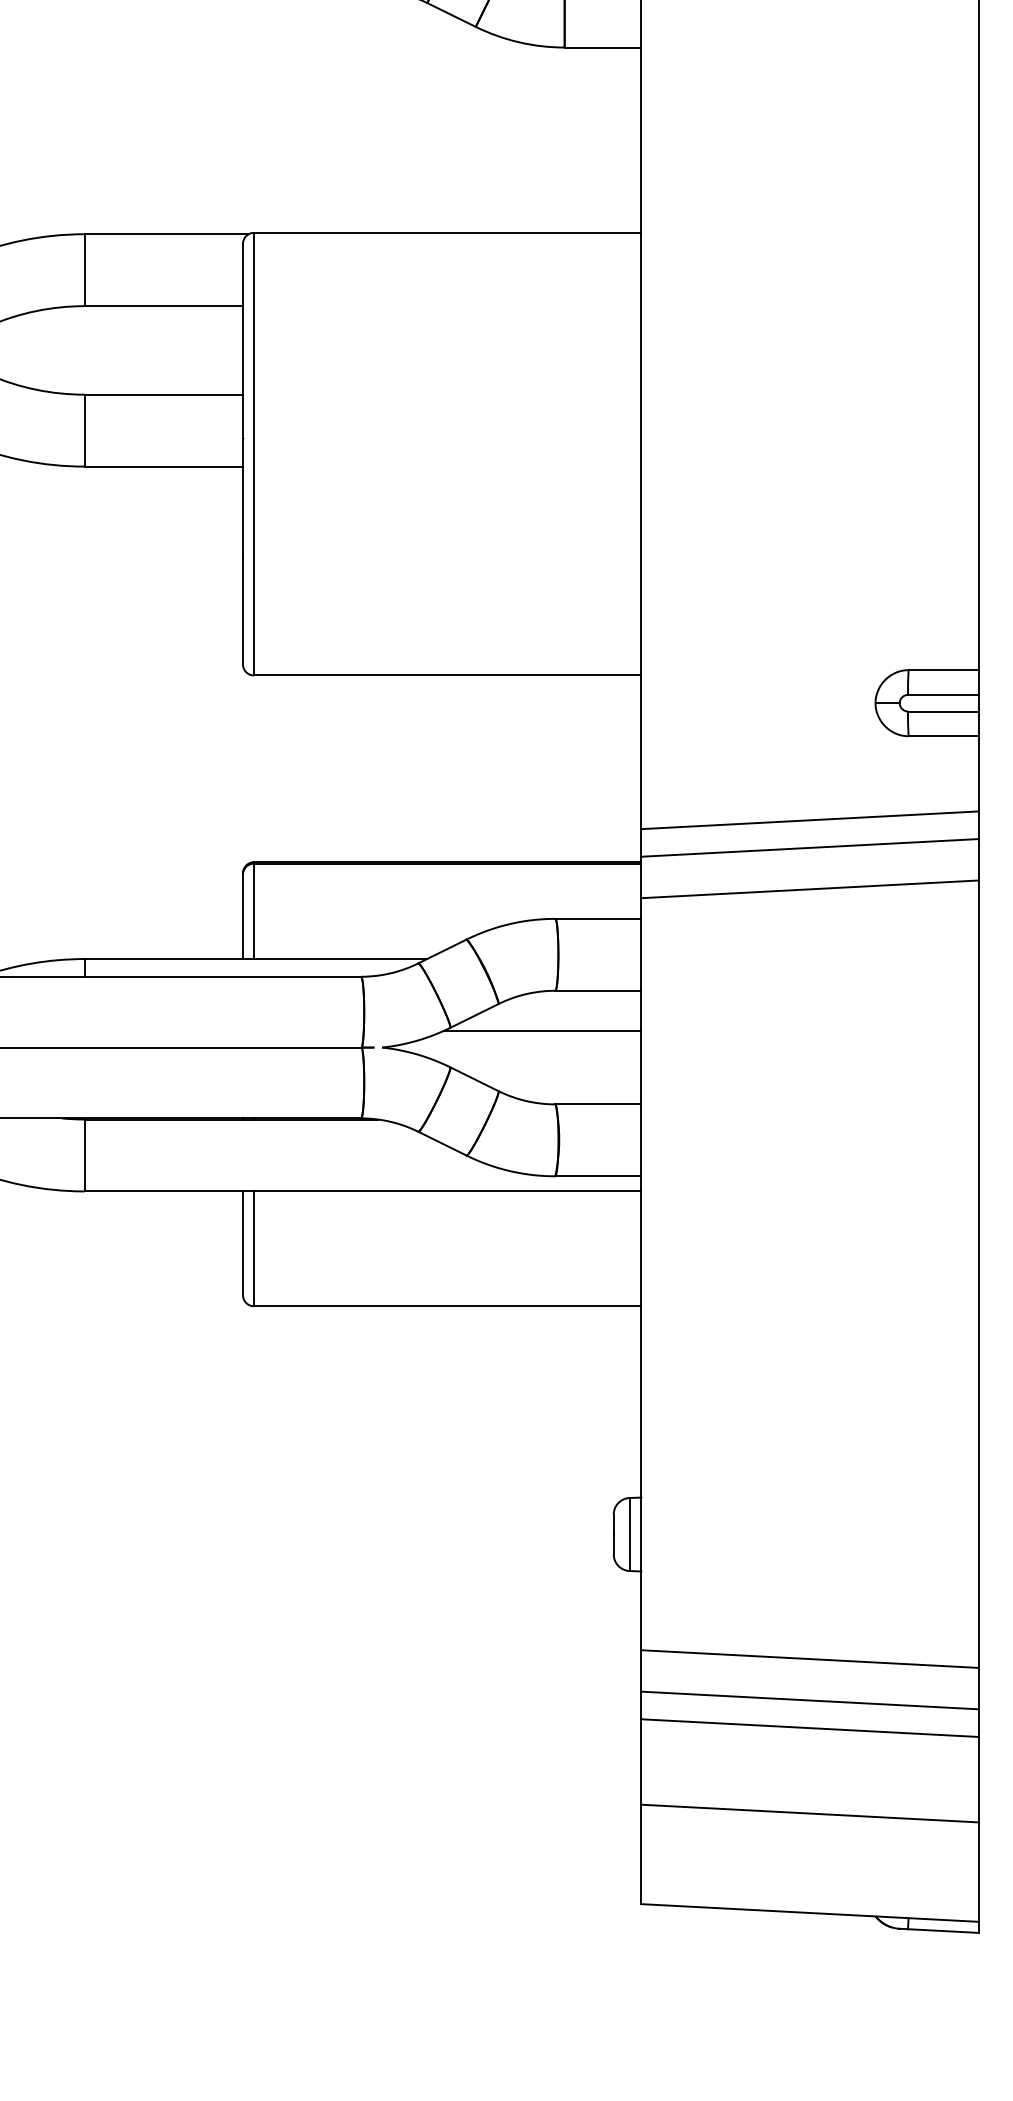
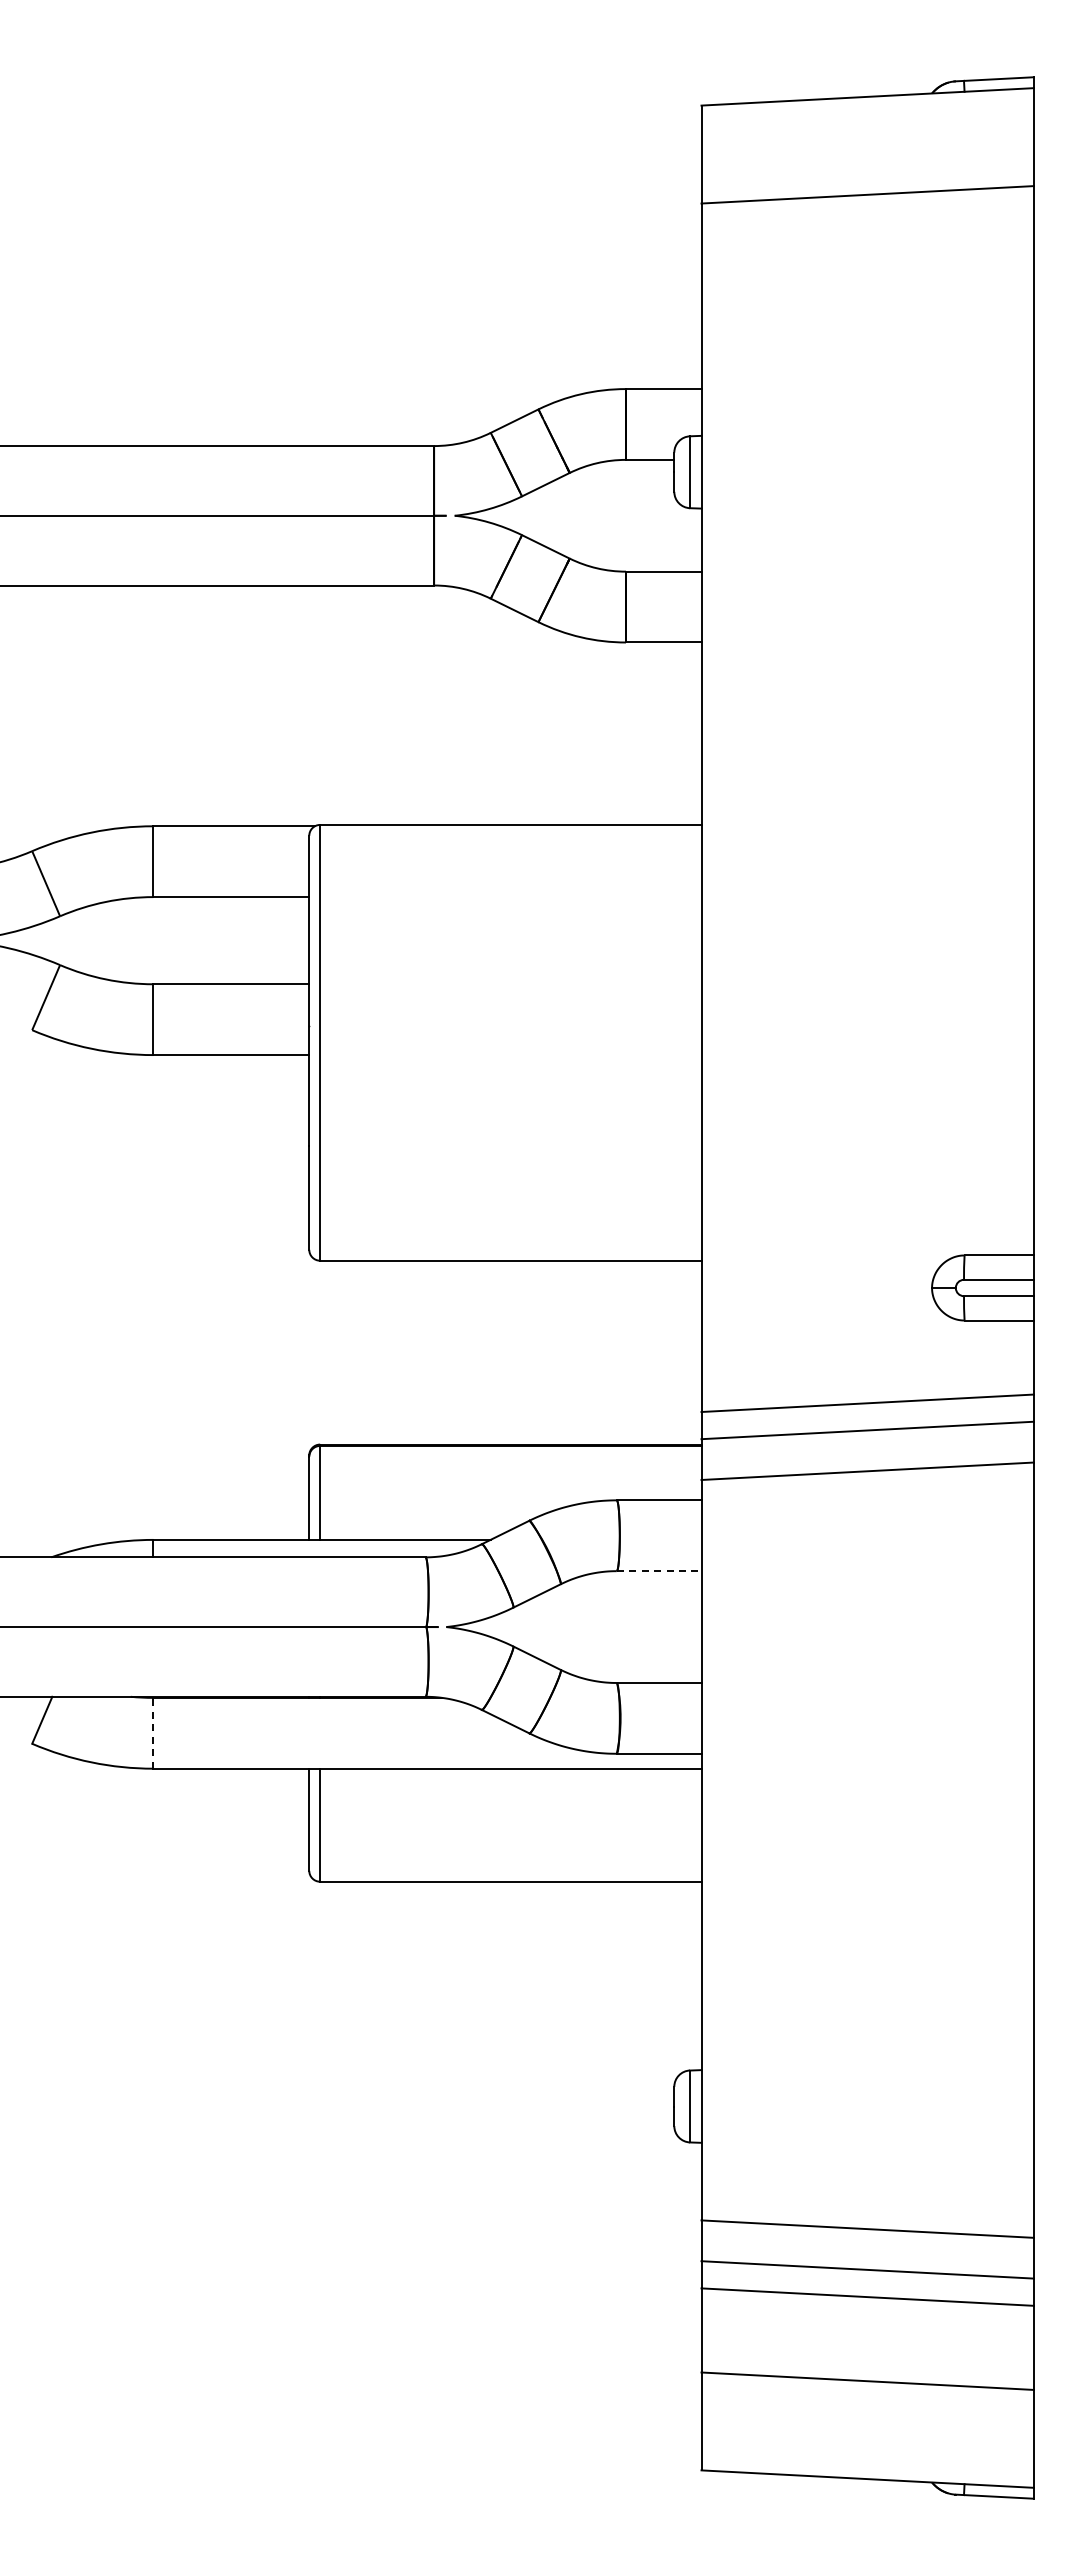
line: (598, 991) -> (659, 1571), solid -> dashed
line: (541, 1030) -> (603, 1610), removed
line: (84, 1154) -> (153, 1732), solid -> dashed

